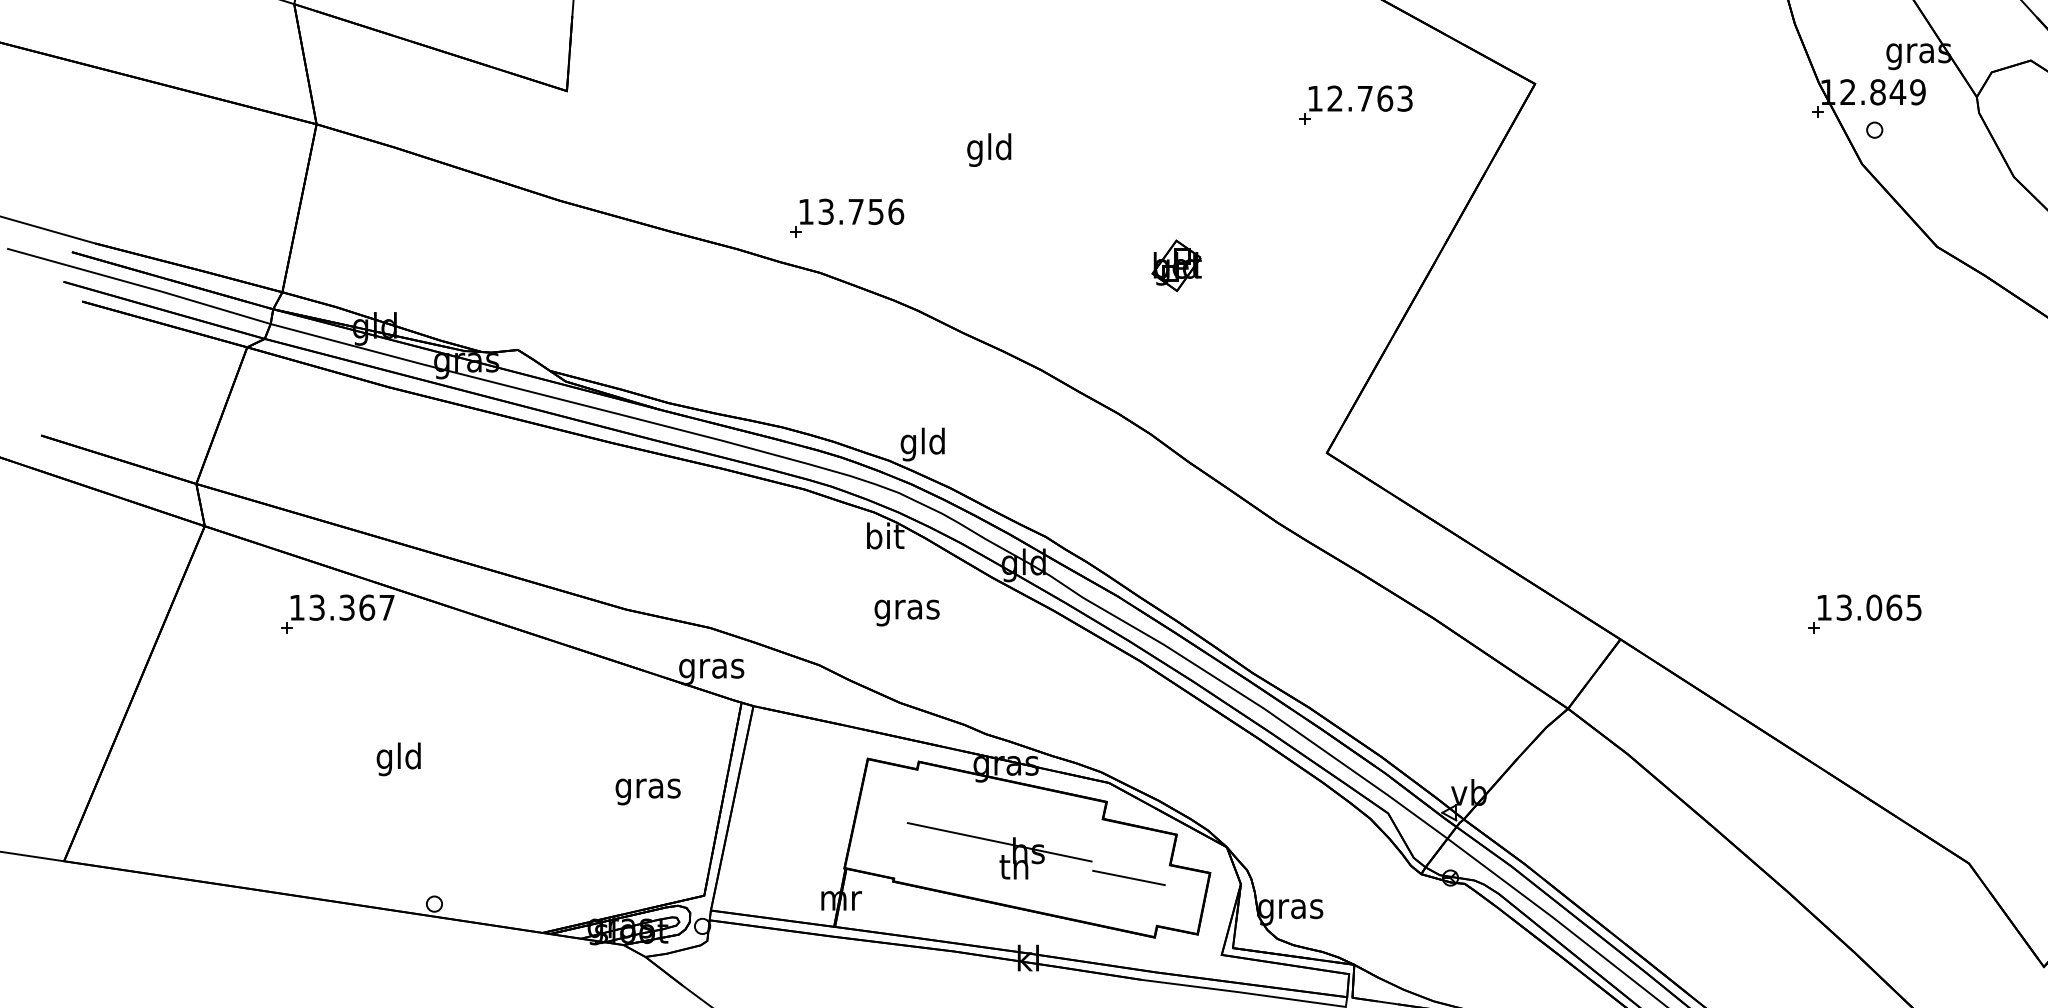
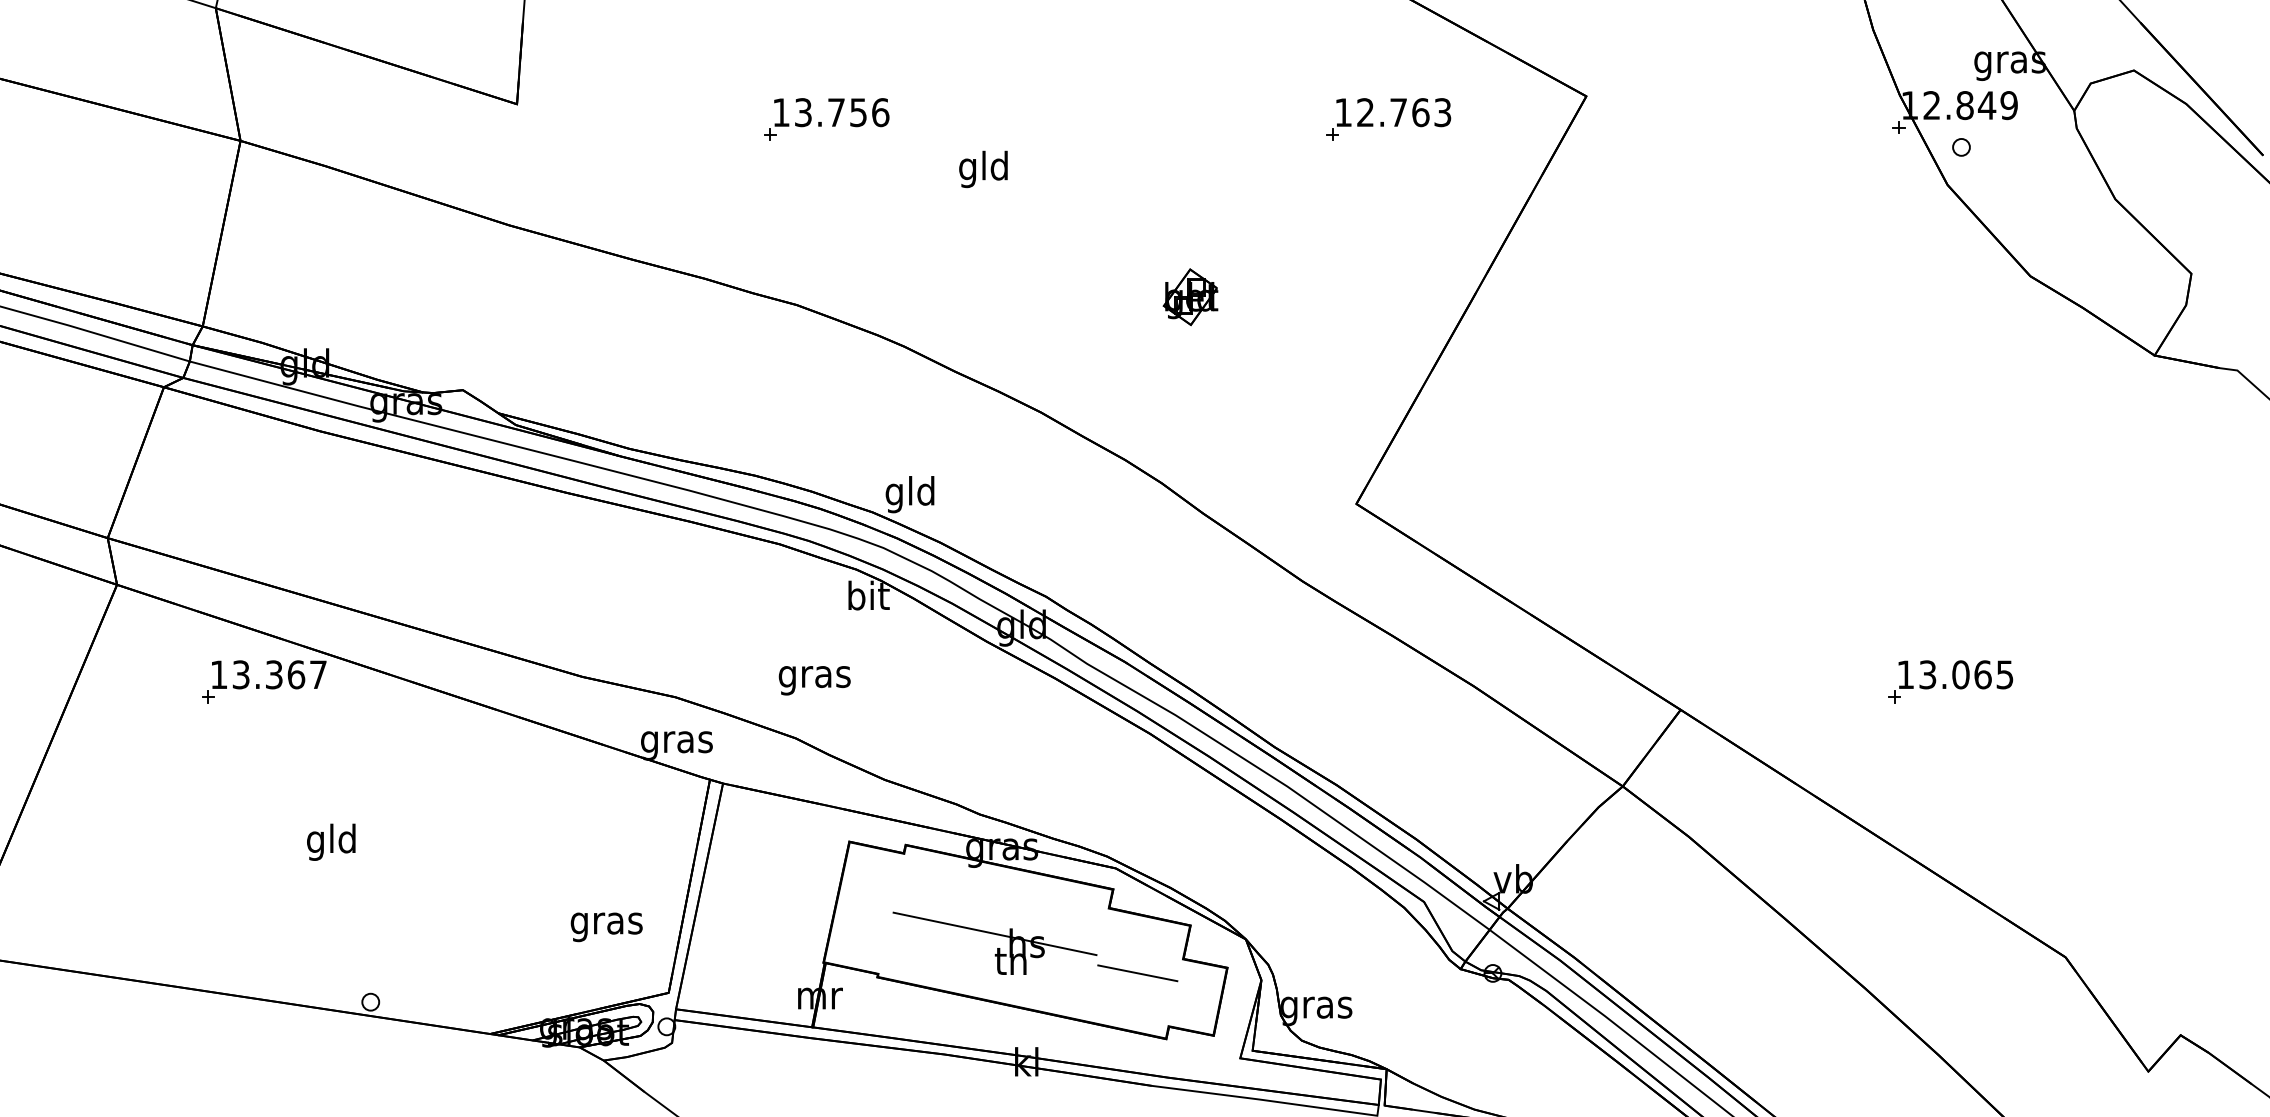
part: (847, 218) -> (826, 119), moved
text: (906, 612) -> (814, 680), moved
text: (647, 792) -> (606, 927), moved

